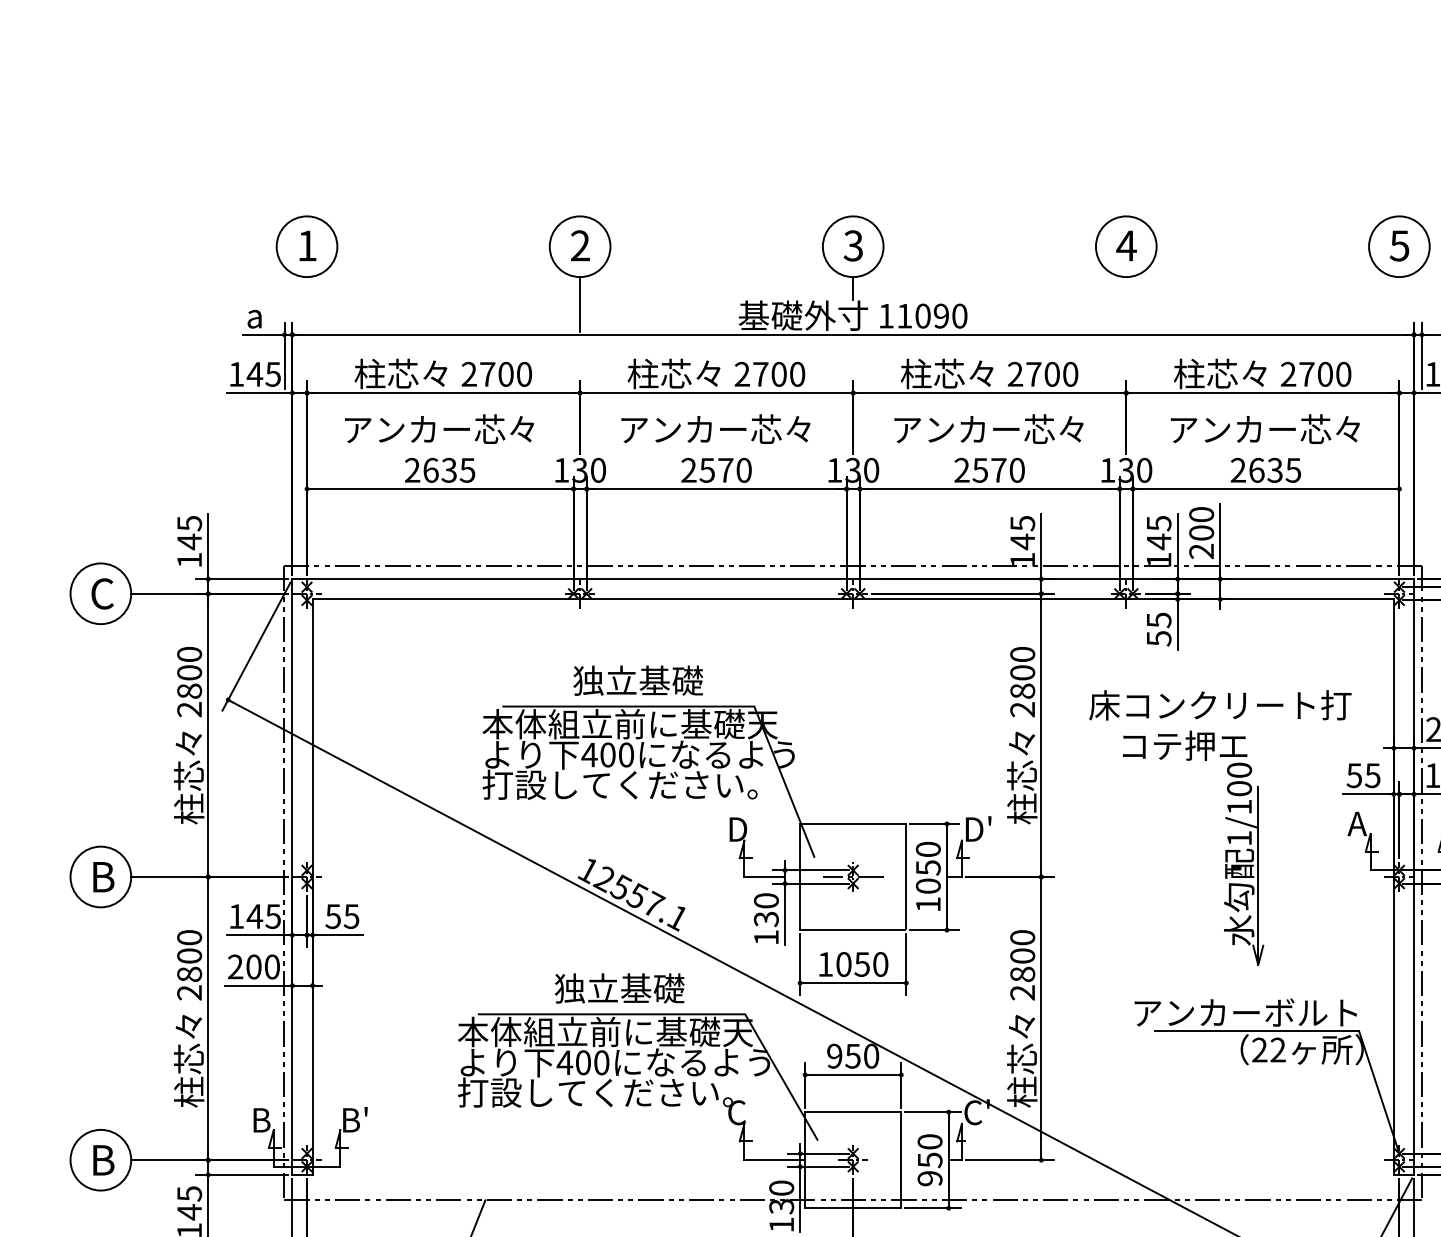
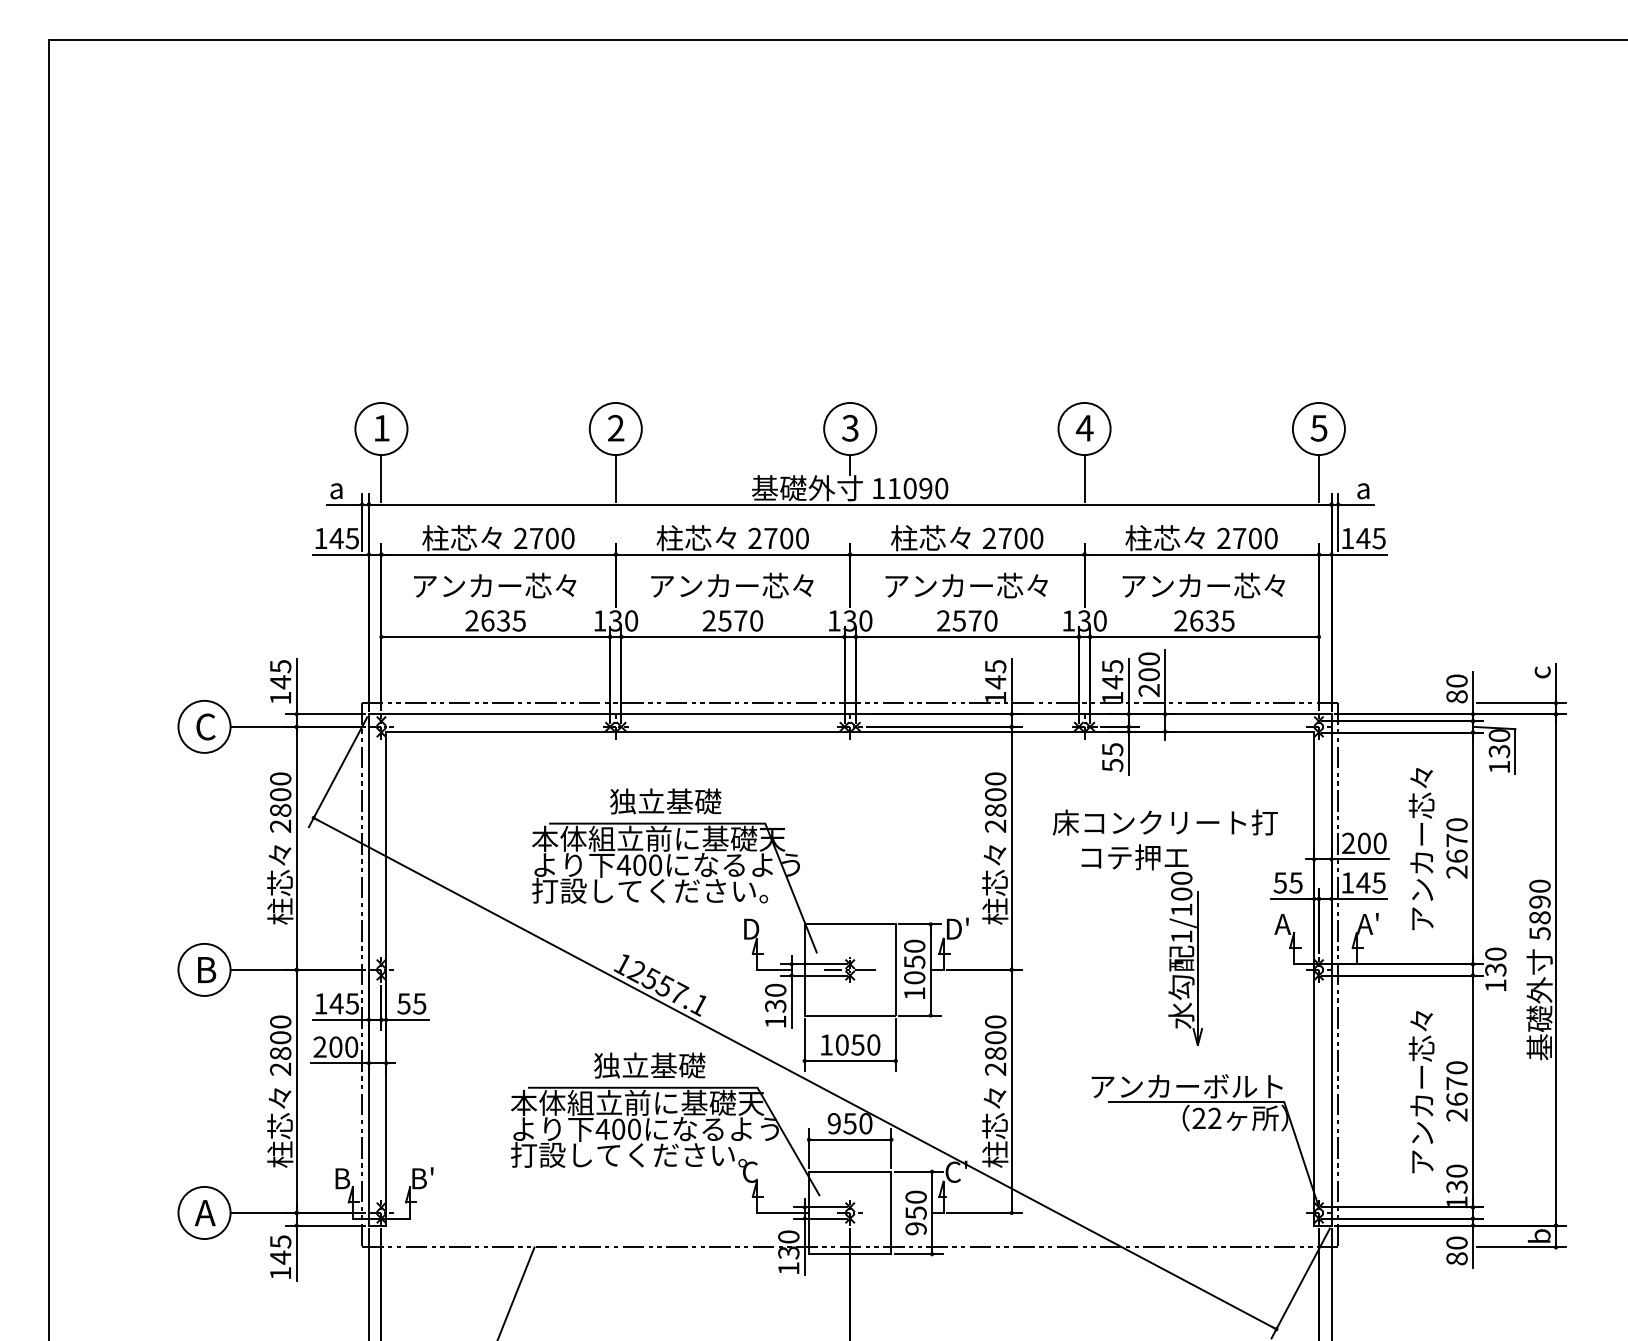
line: (307, 304) -> (381, 478), added
line: (1126, 304) -> (1084, 478), added
line: (1398, 304) -> (1318, 478), added
text: (102, 1160) -> (205, 1213), B -> A

